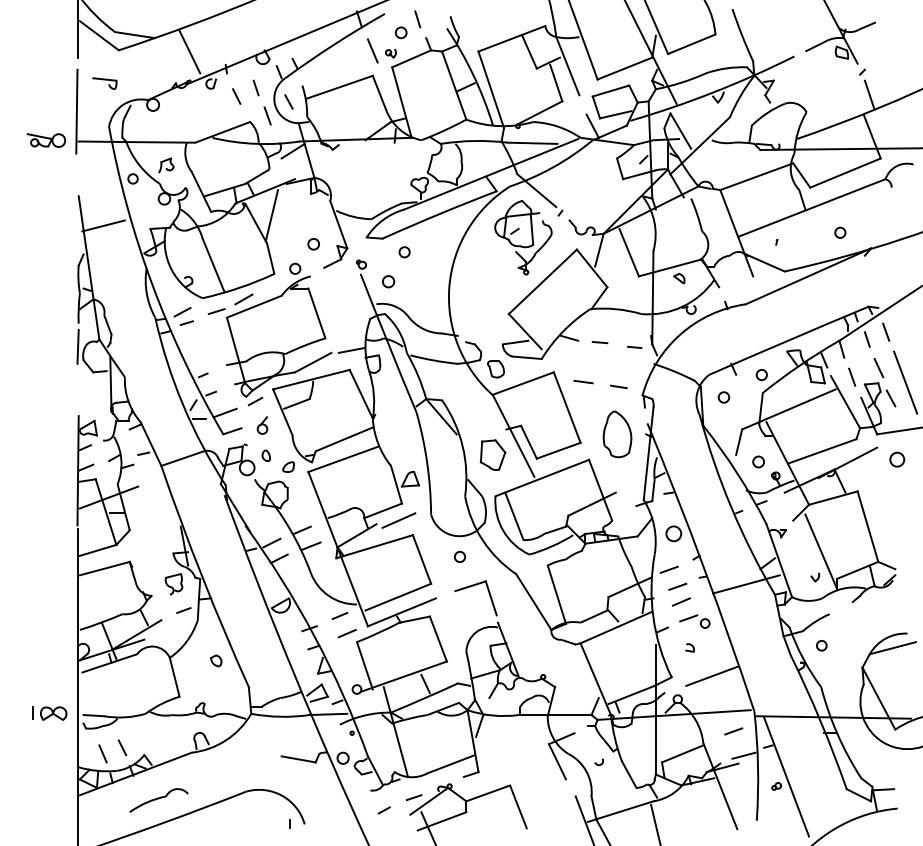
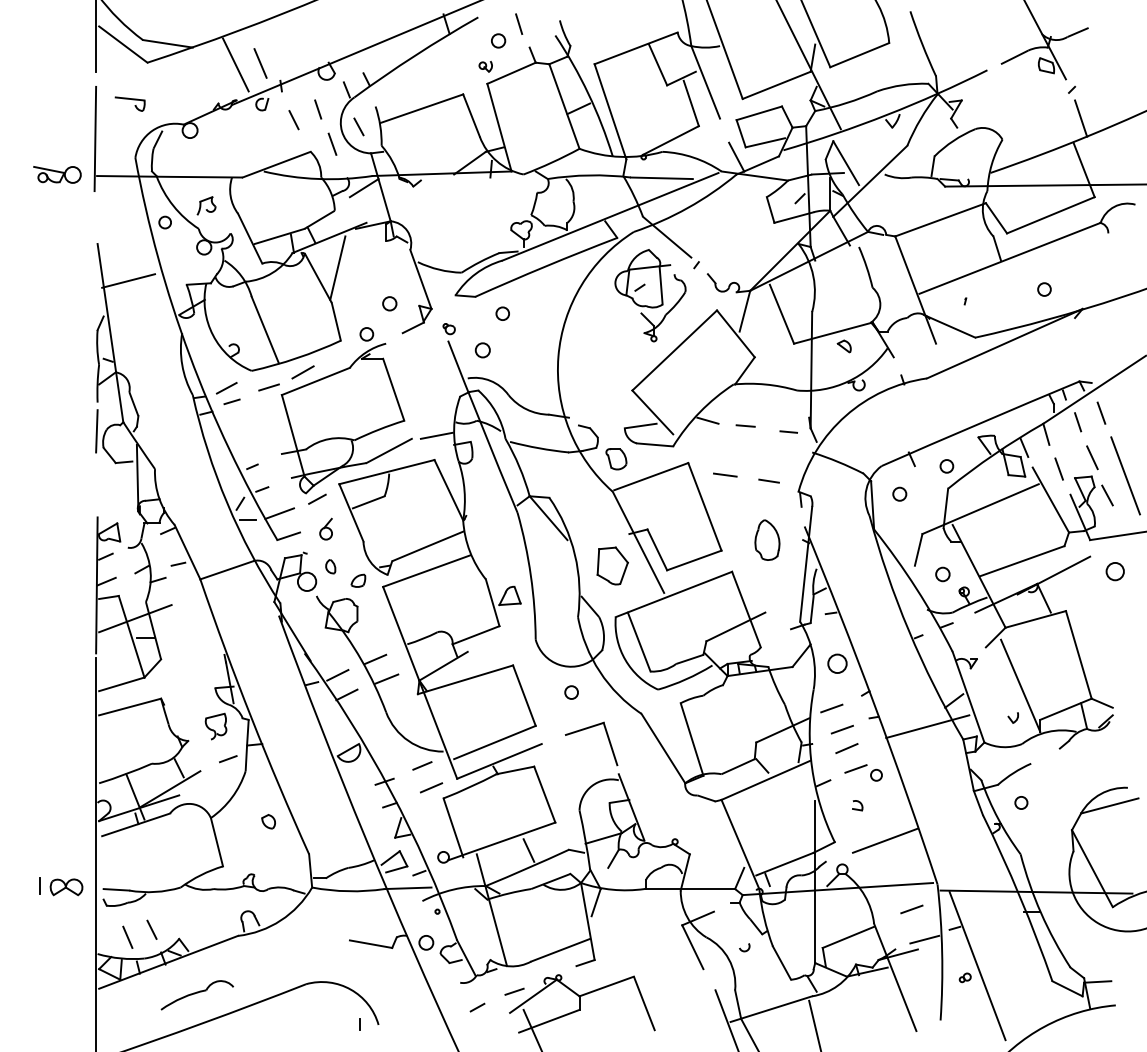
line: (372, 50) -> (260, 62), moved
part: (617, 434) -> (767, 540), size x0.7
line: (398, 520) -> (495, 647), removed

